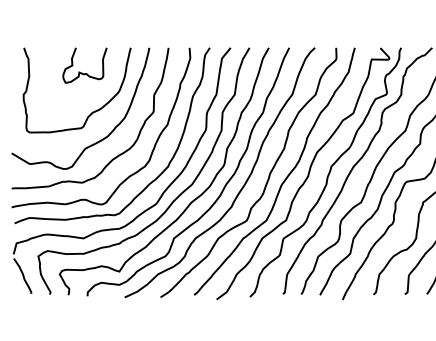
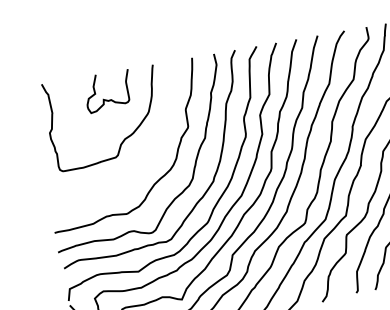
curve: (100, 139) -> (138, 165), removed

